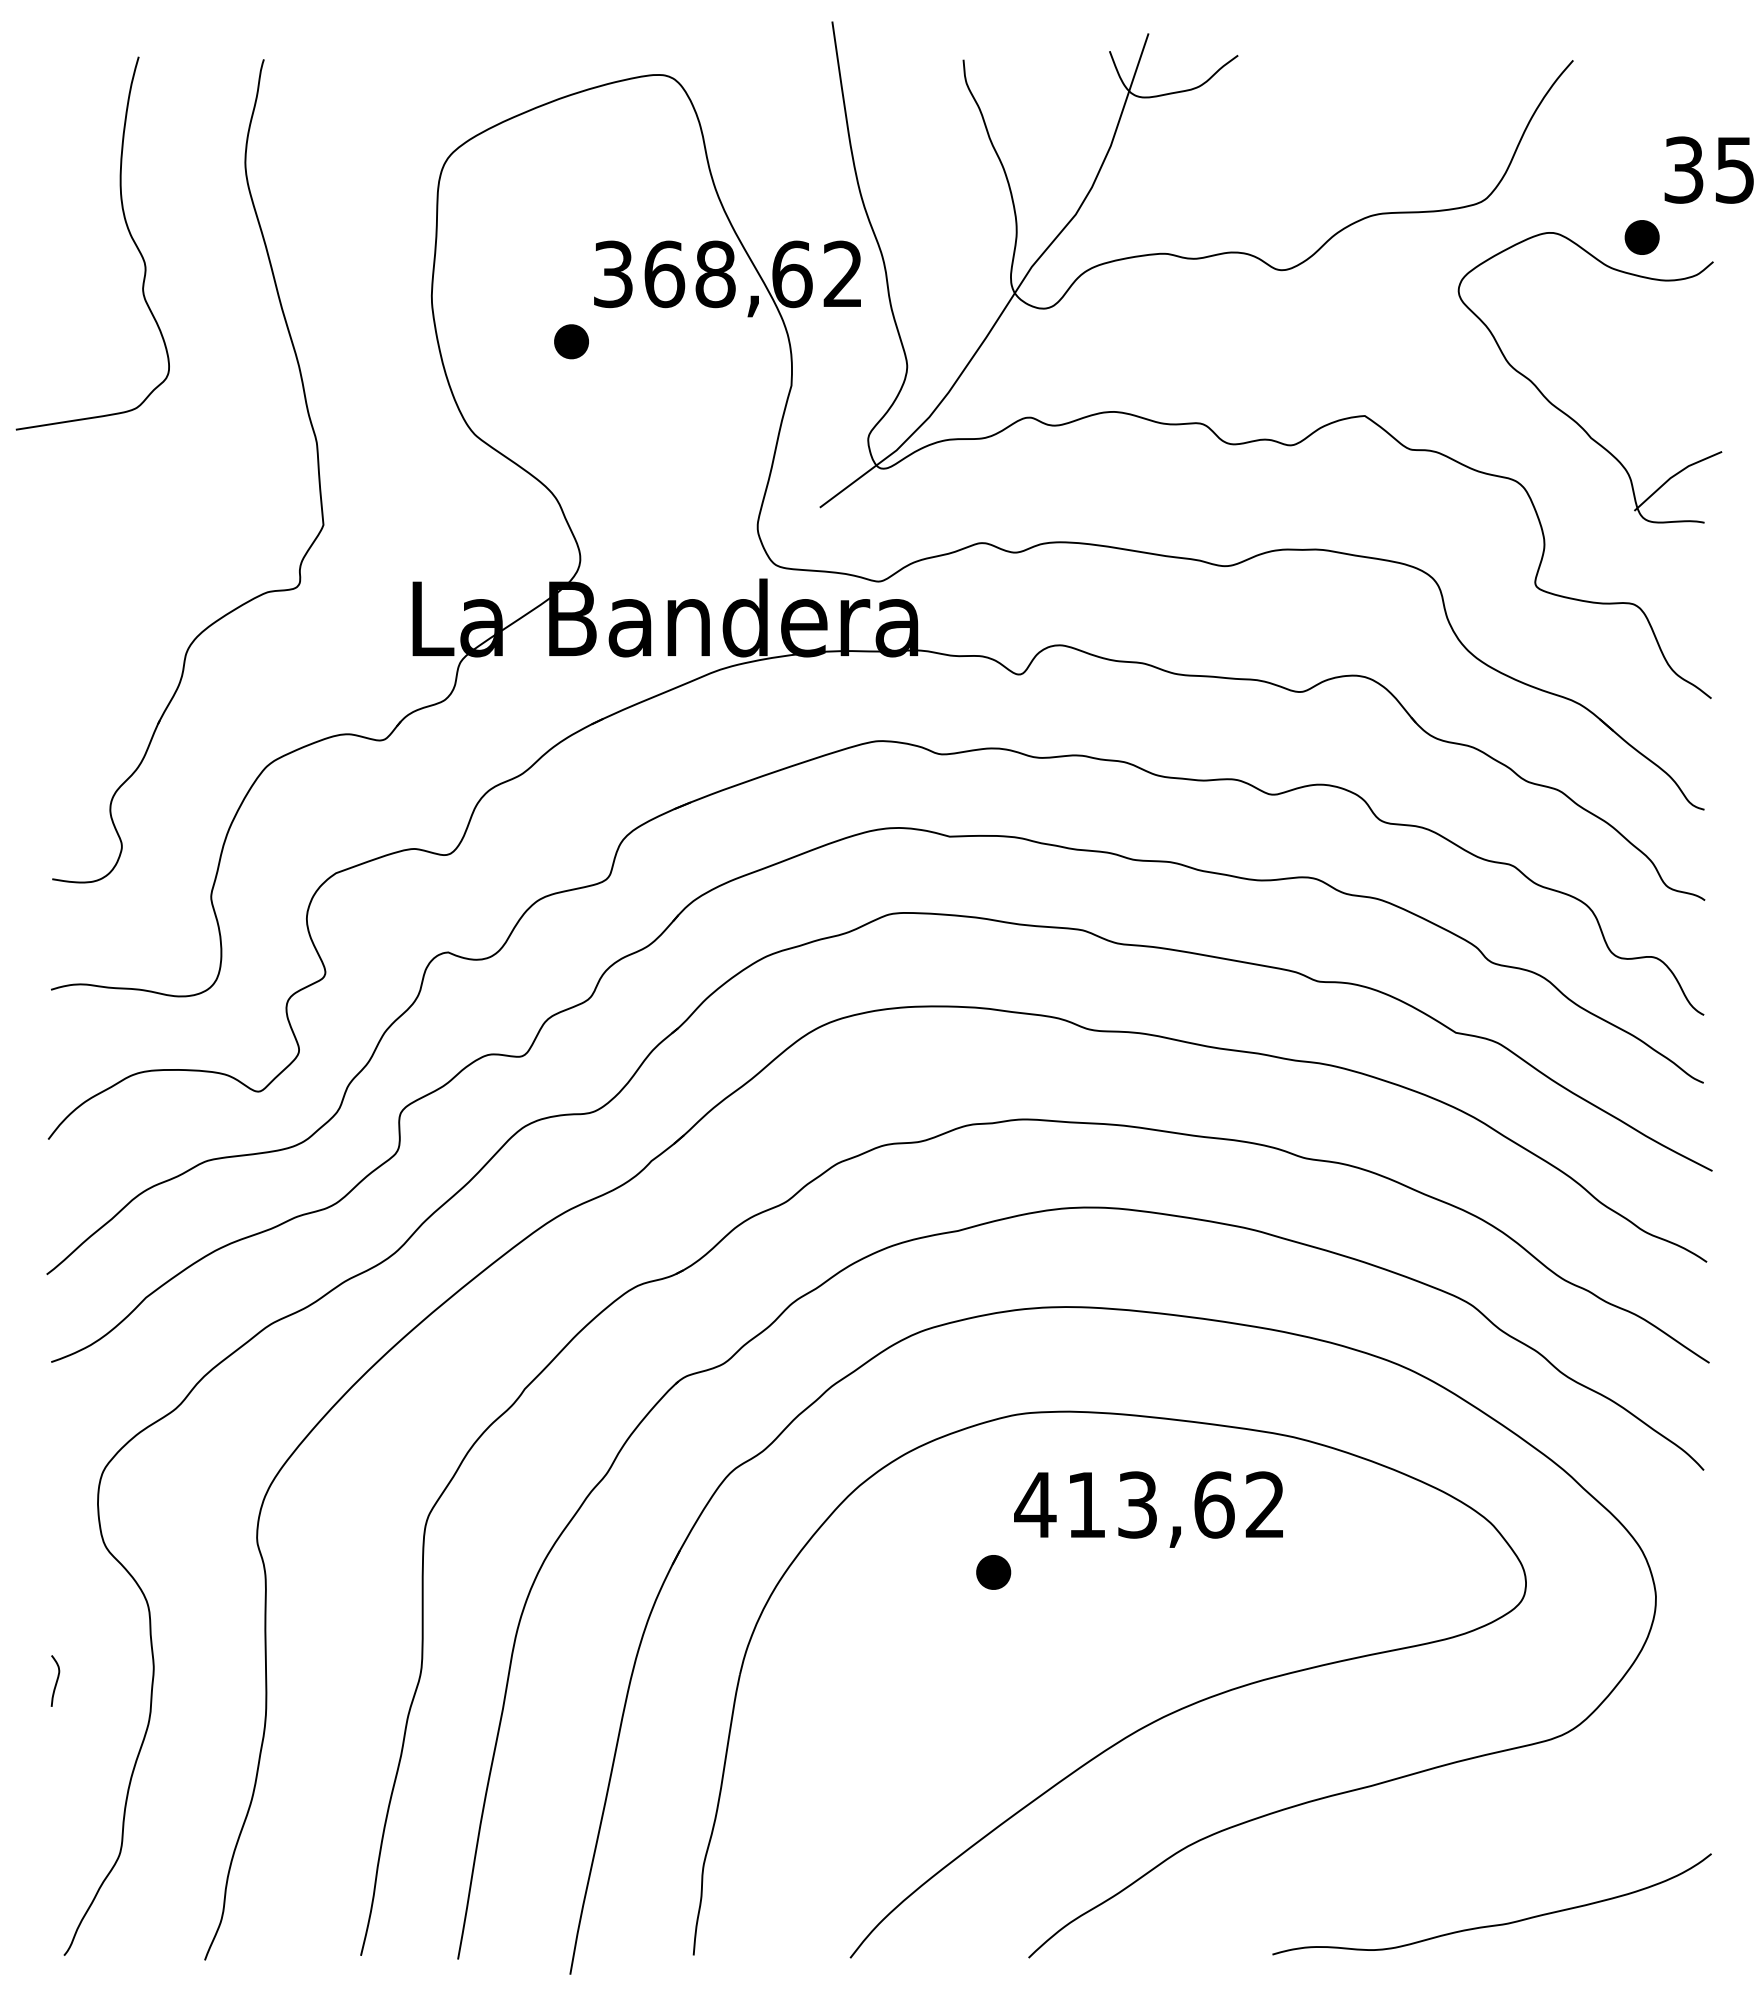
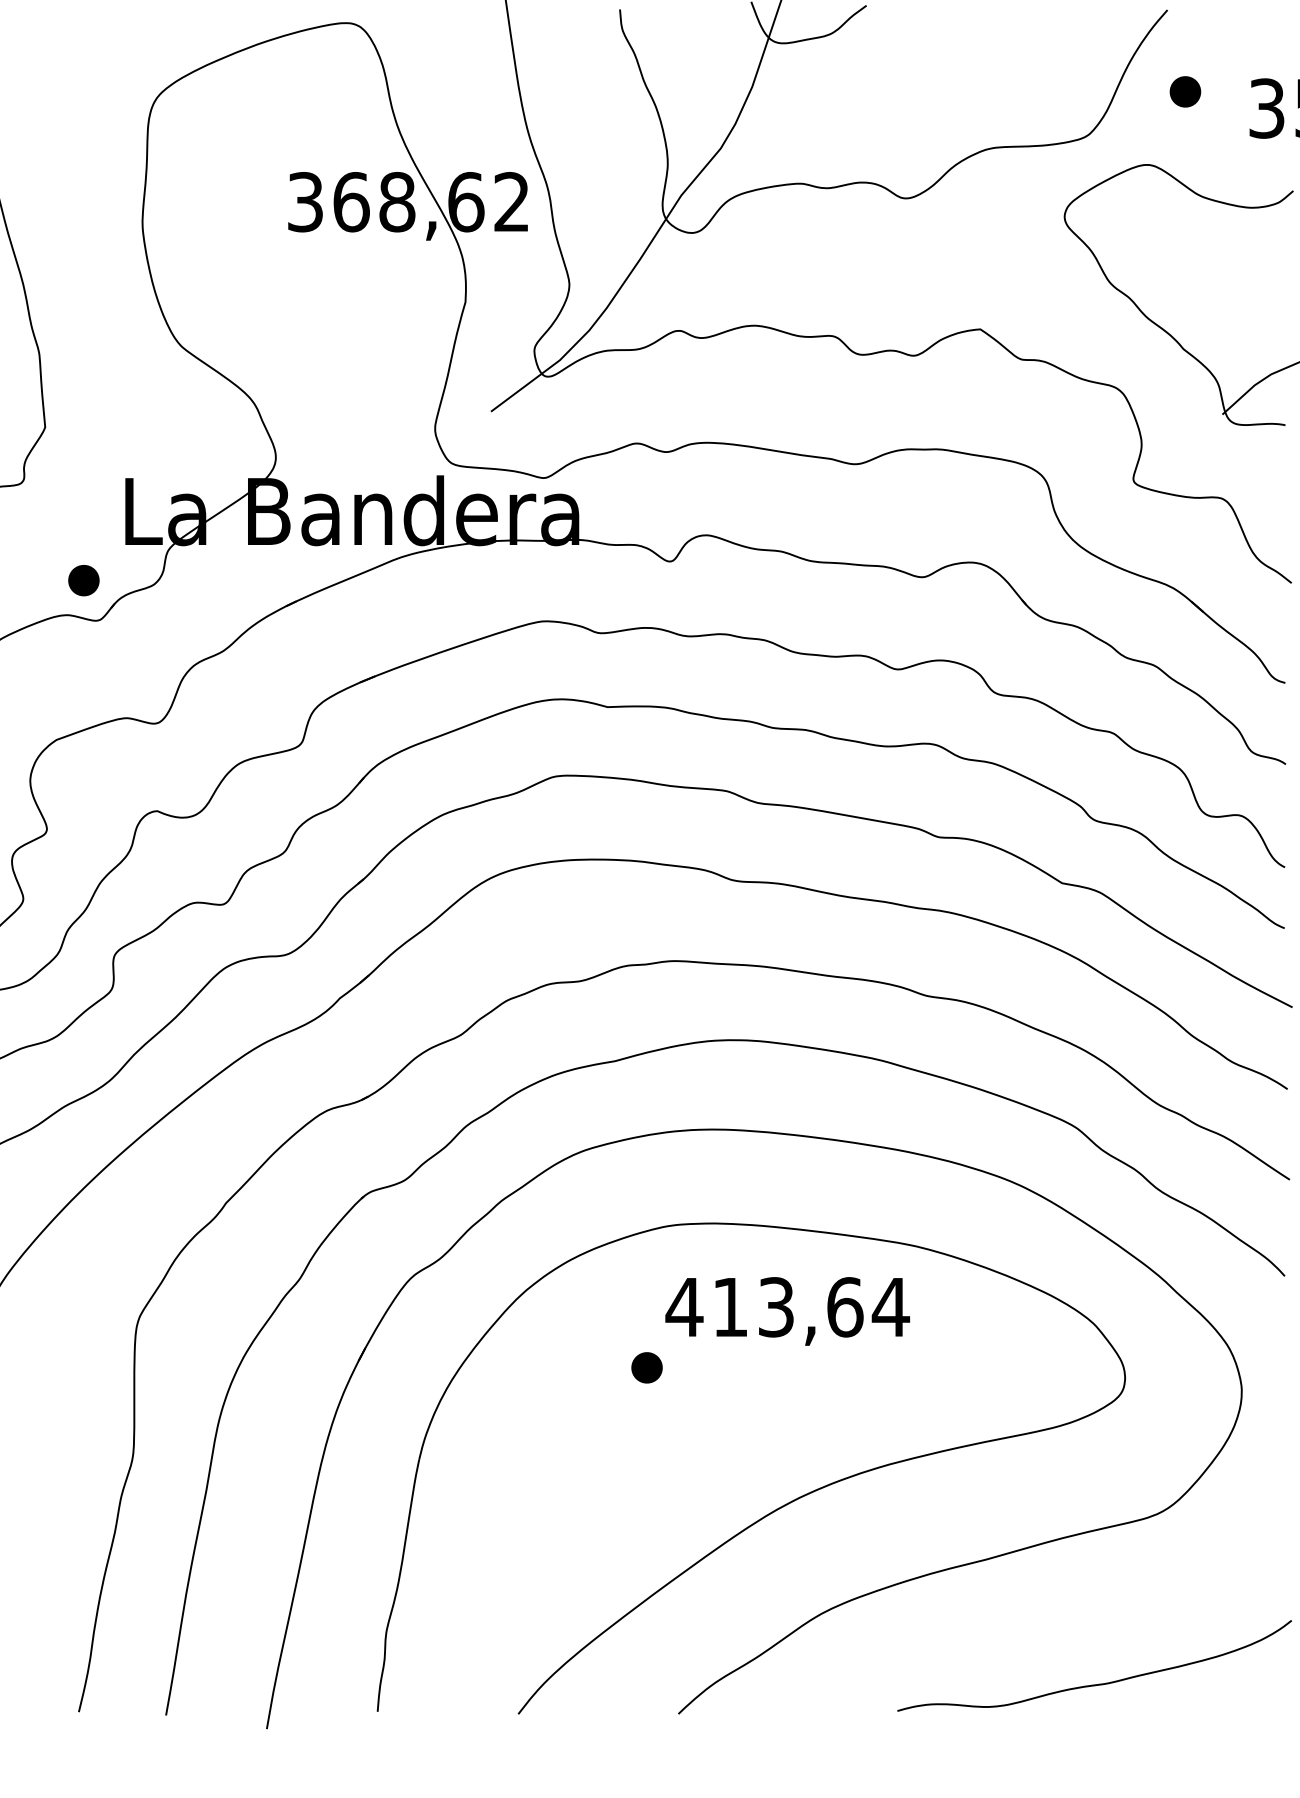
part: (1641, 237) -> (1184, 91), moved
part: (571, 341) -> (83, 580), moved
text: (1265, 1504) -> (891, 1306), 413,62 -> 413,64

